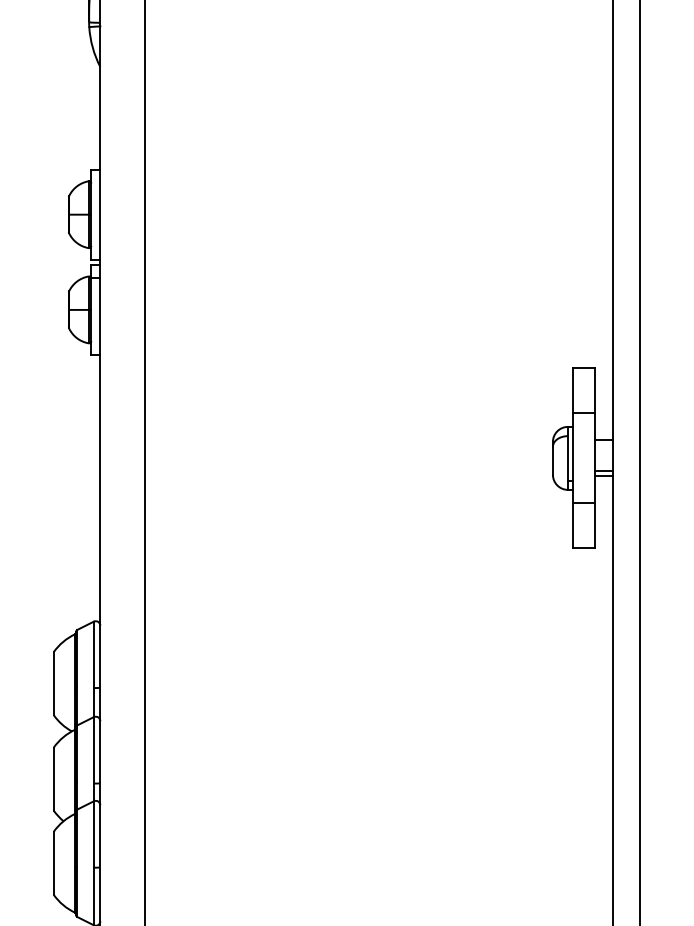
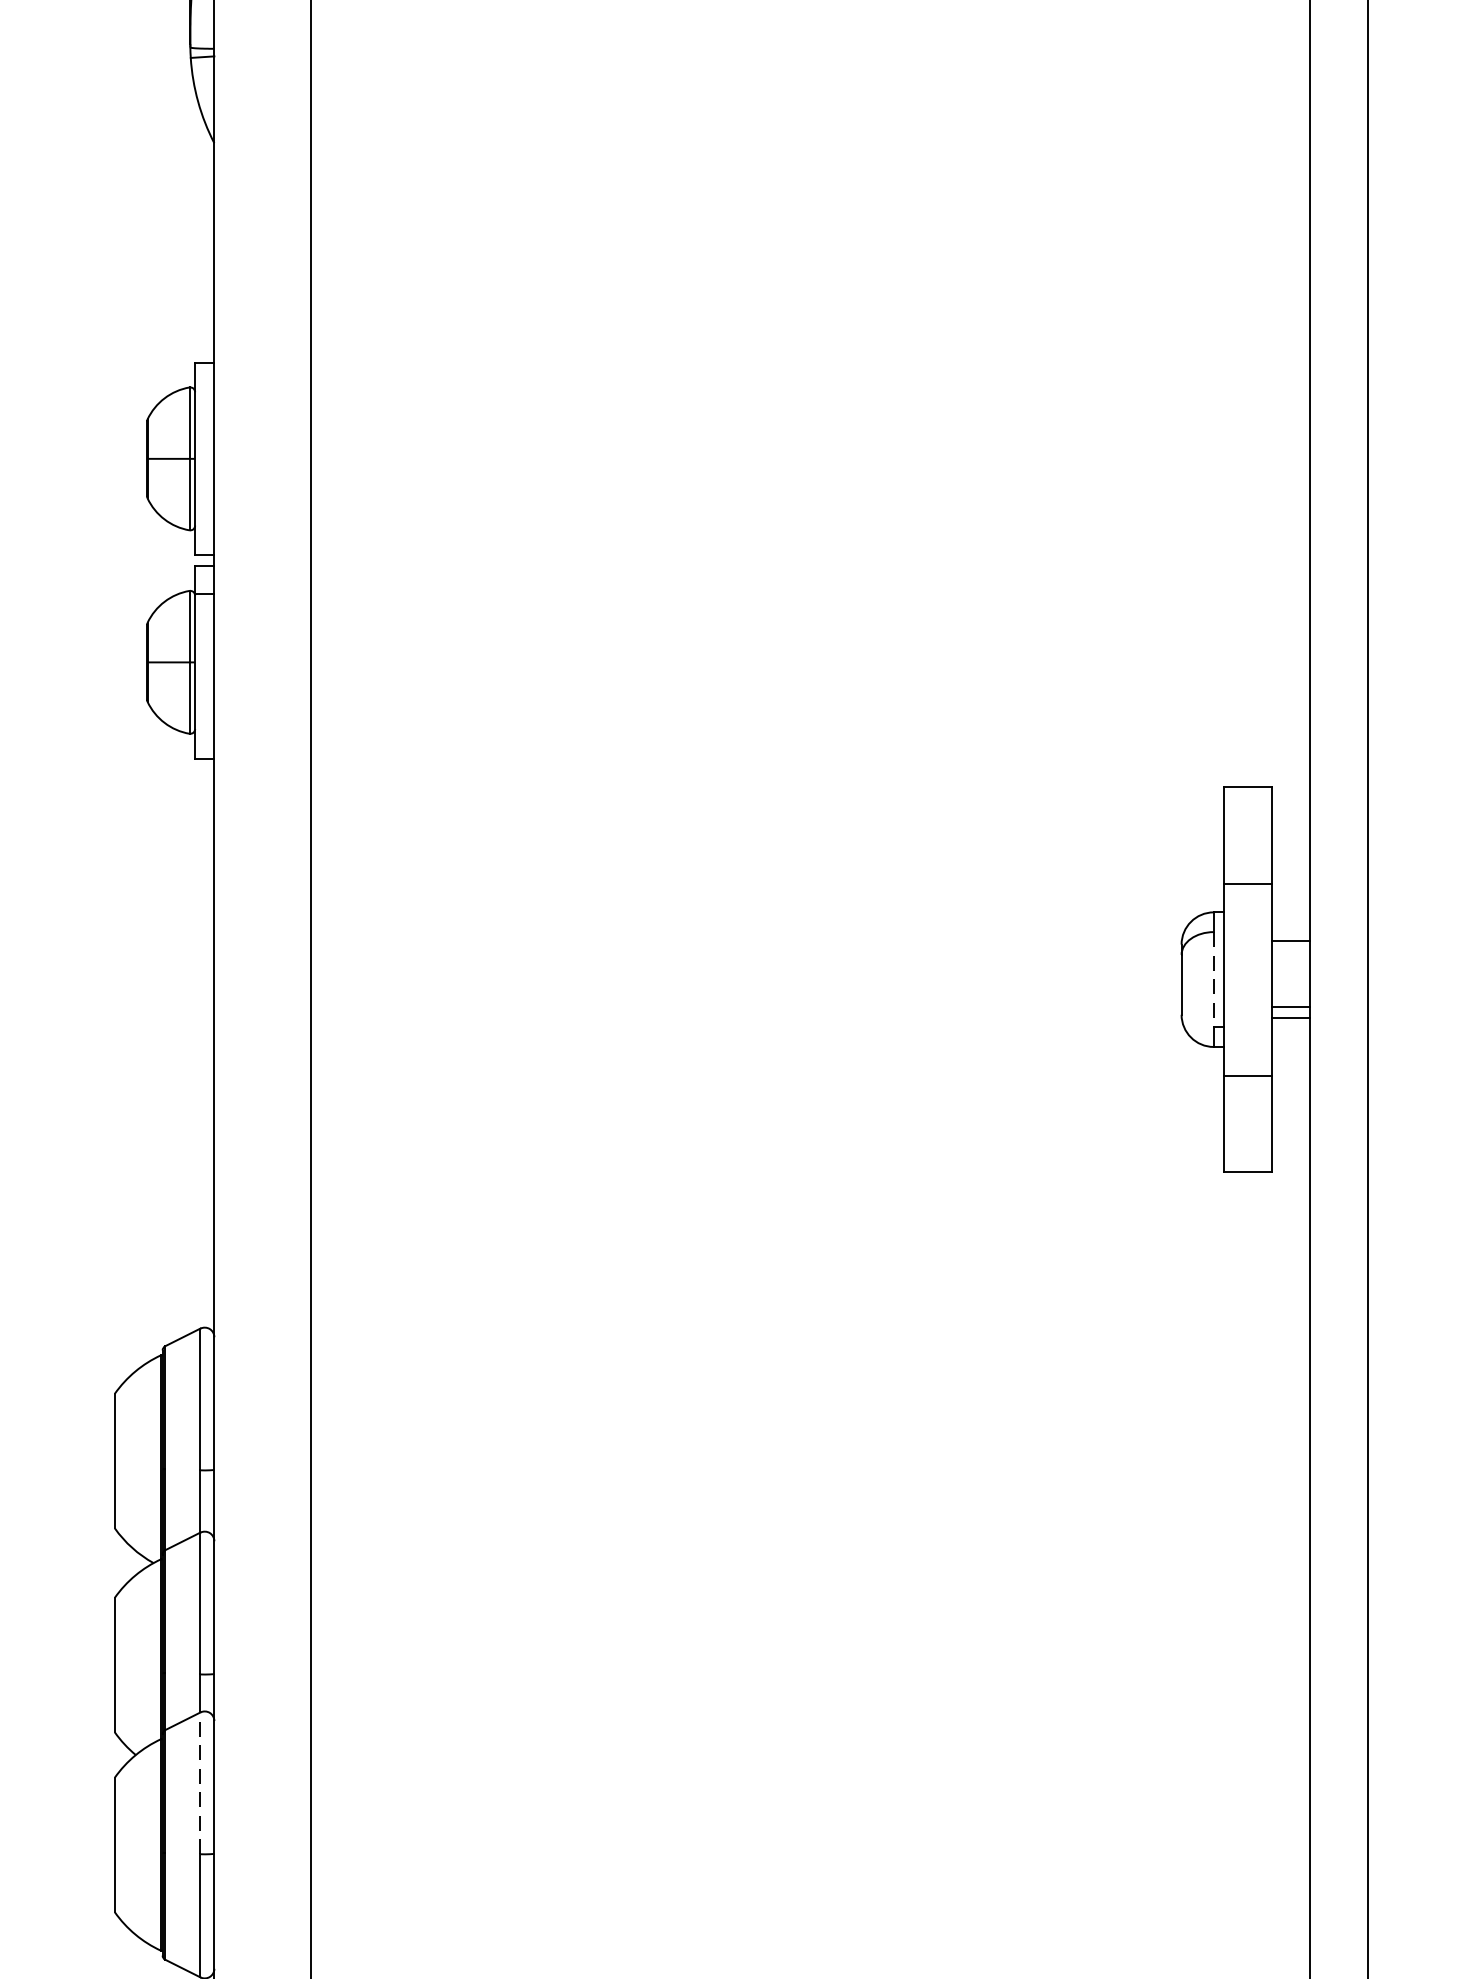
line: (568, 458) -> (1214, 979), solid -> dashed
line: (93, 833) -> (199, 1781), solid -> dashed

